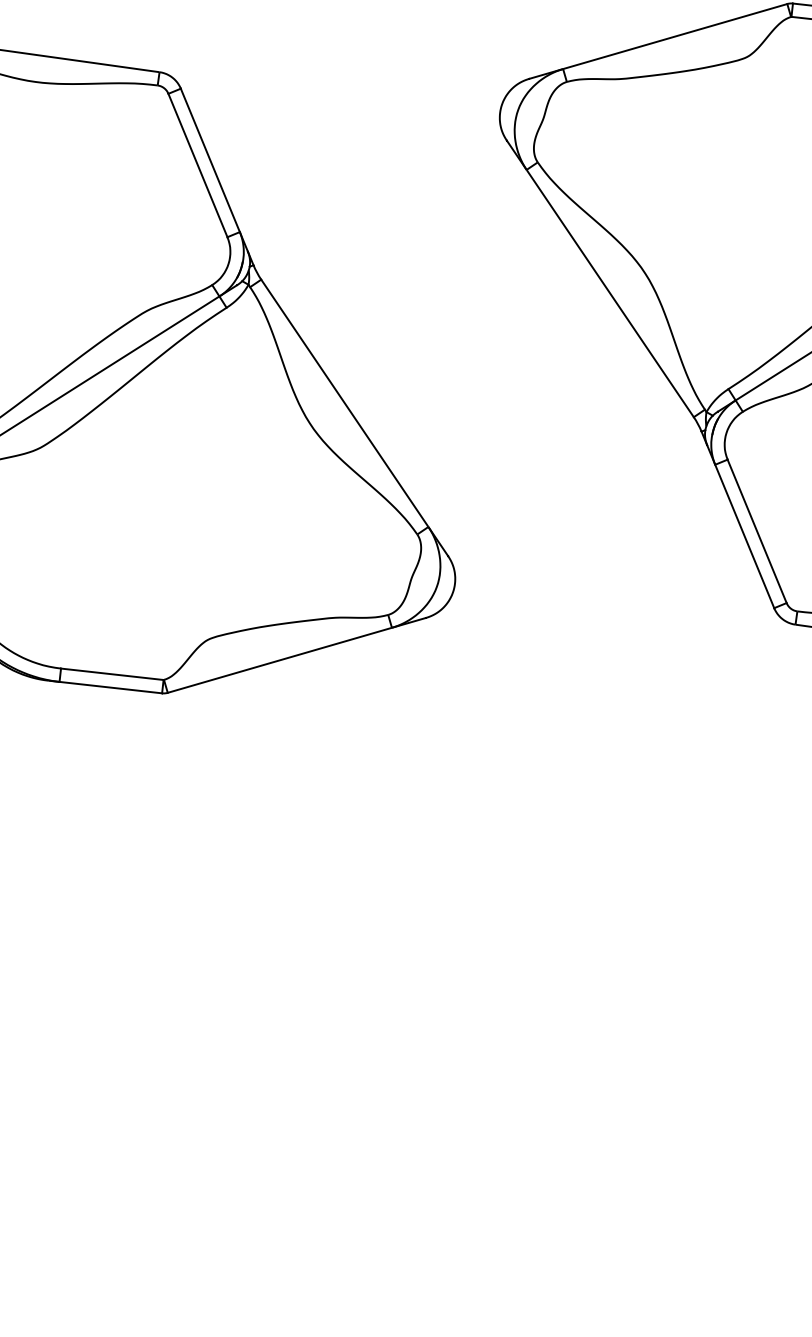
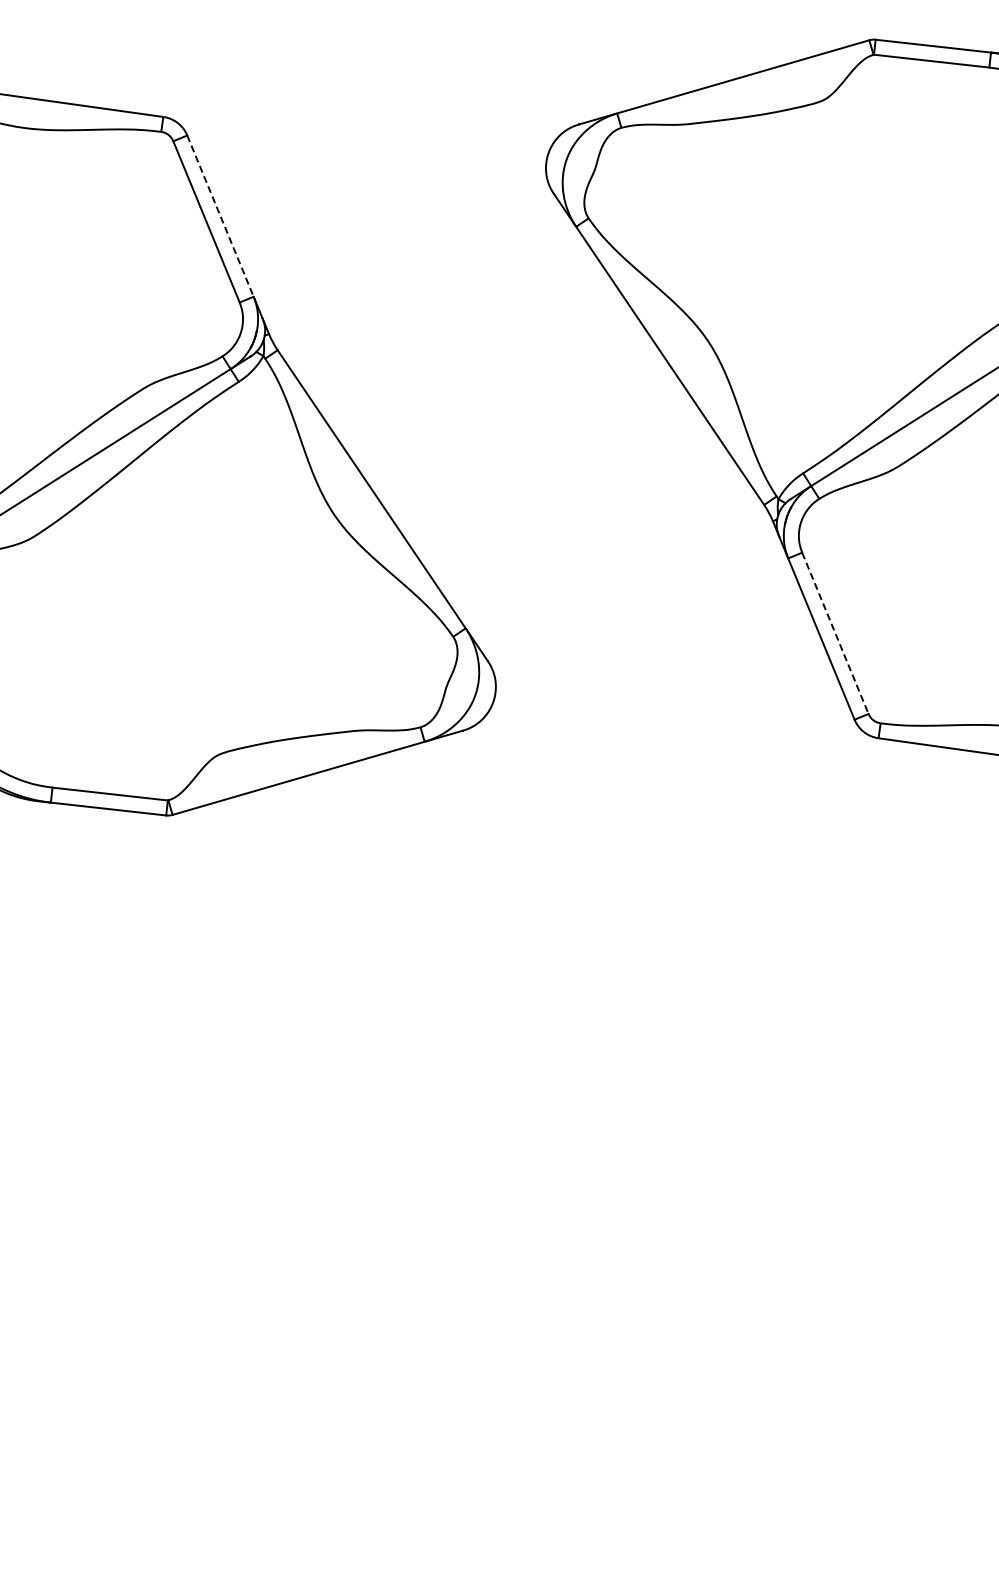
line: (210, 160) -> (220, 216), solid -> dashed
line: (757, 531) -> (835, 633), solid -> dashed

